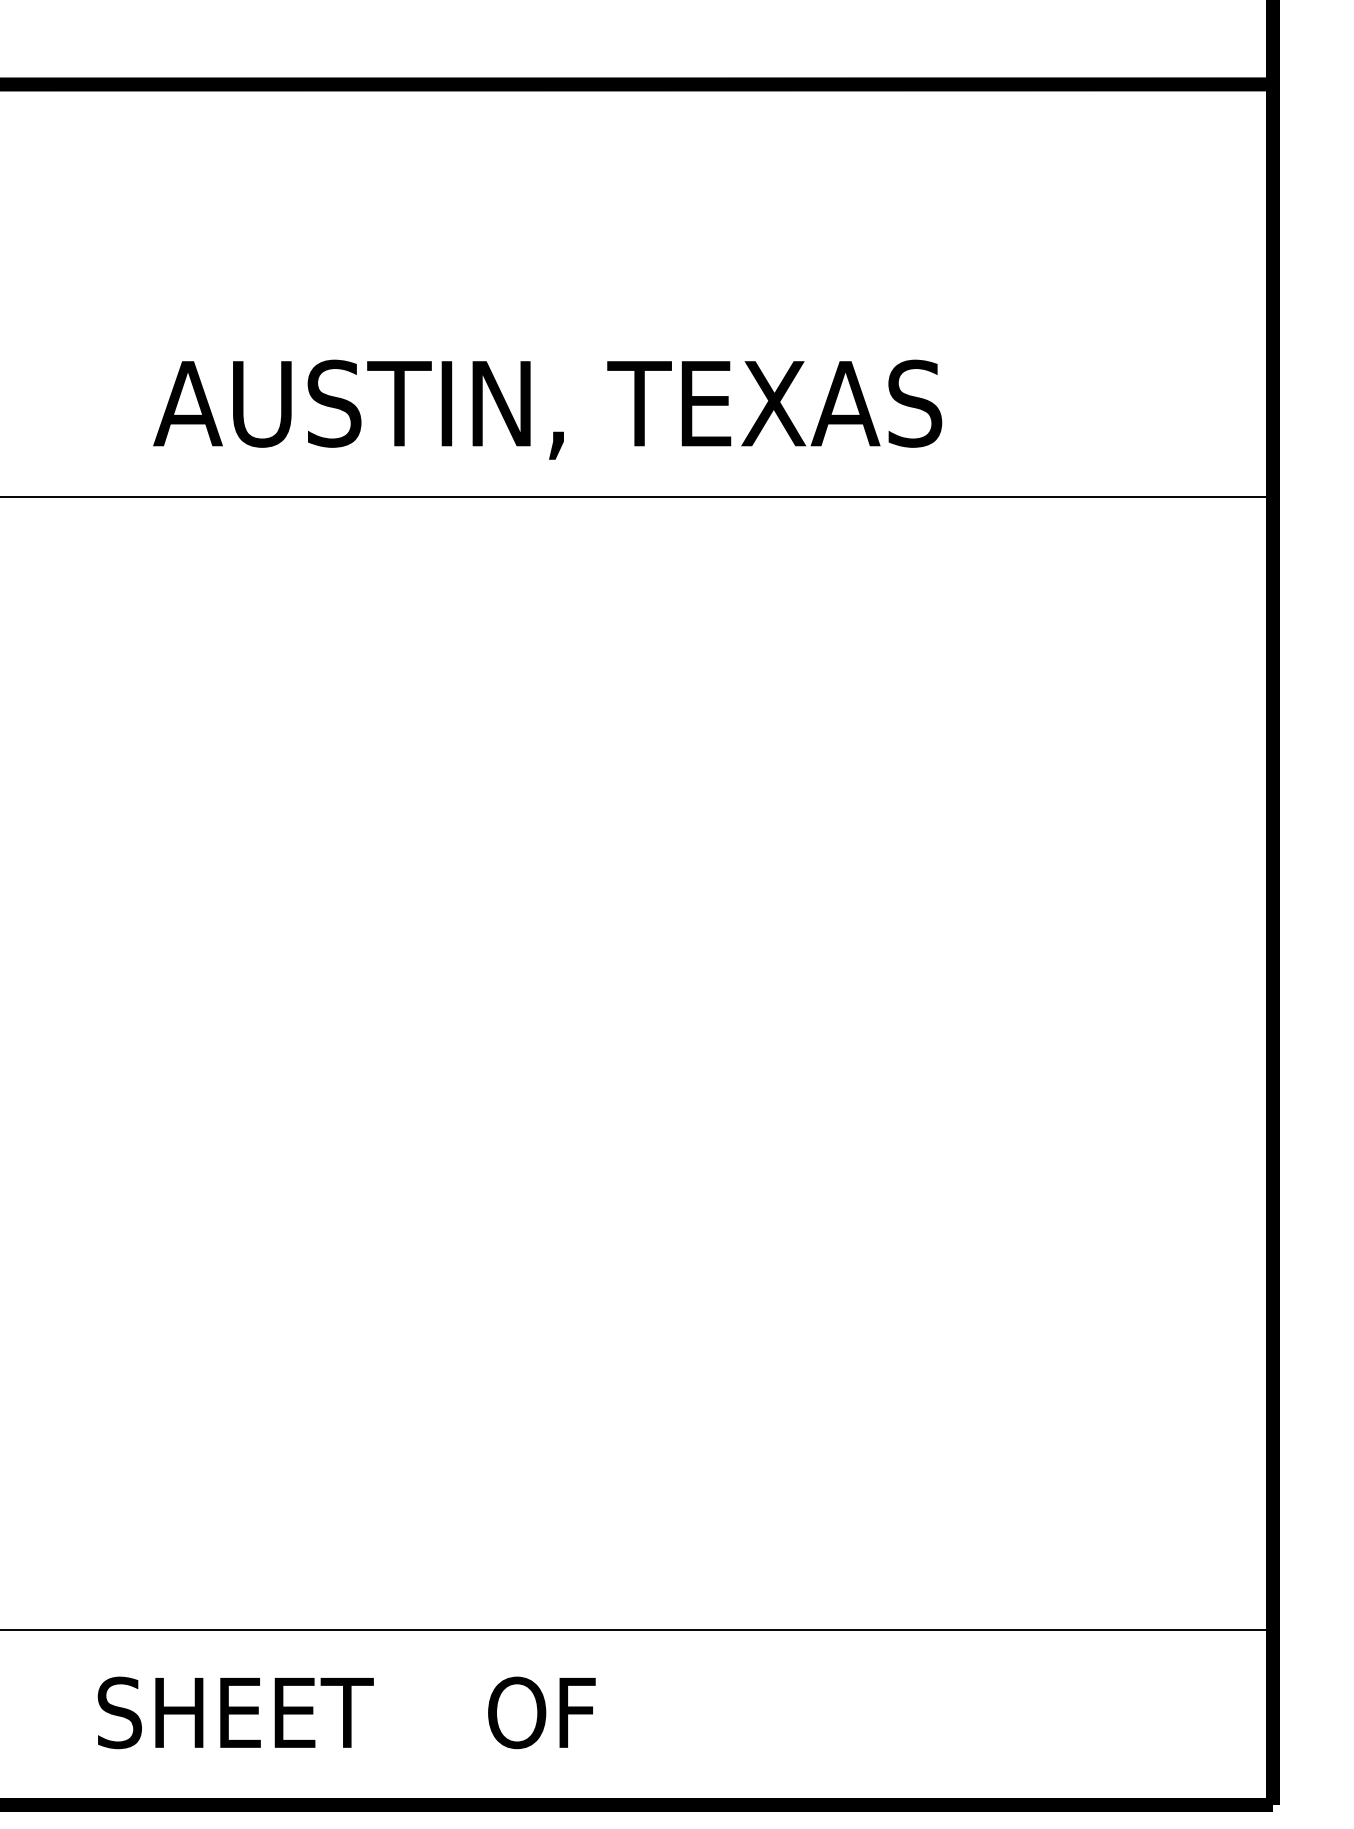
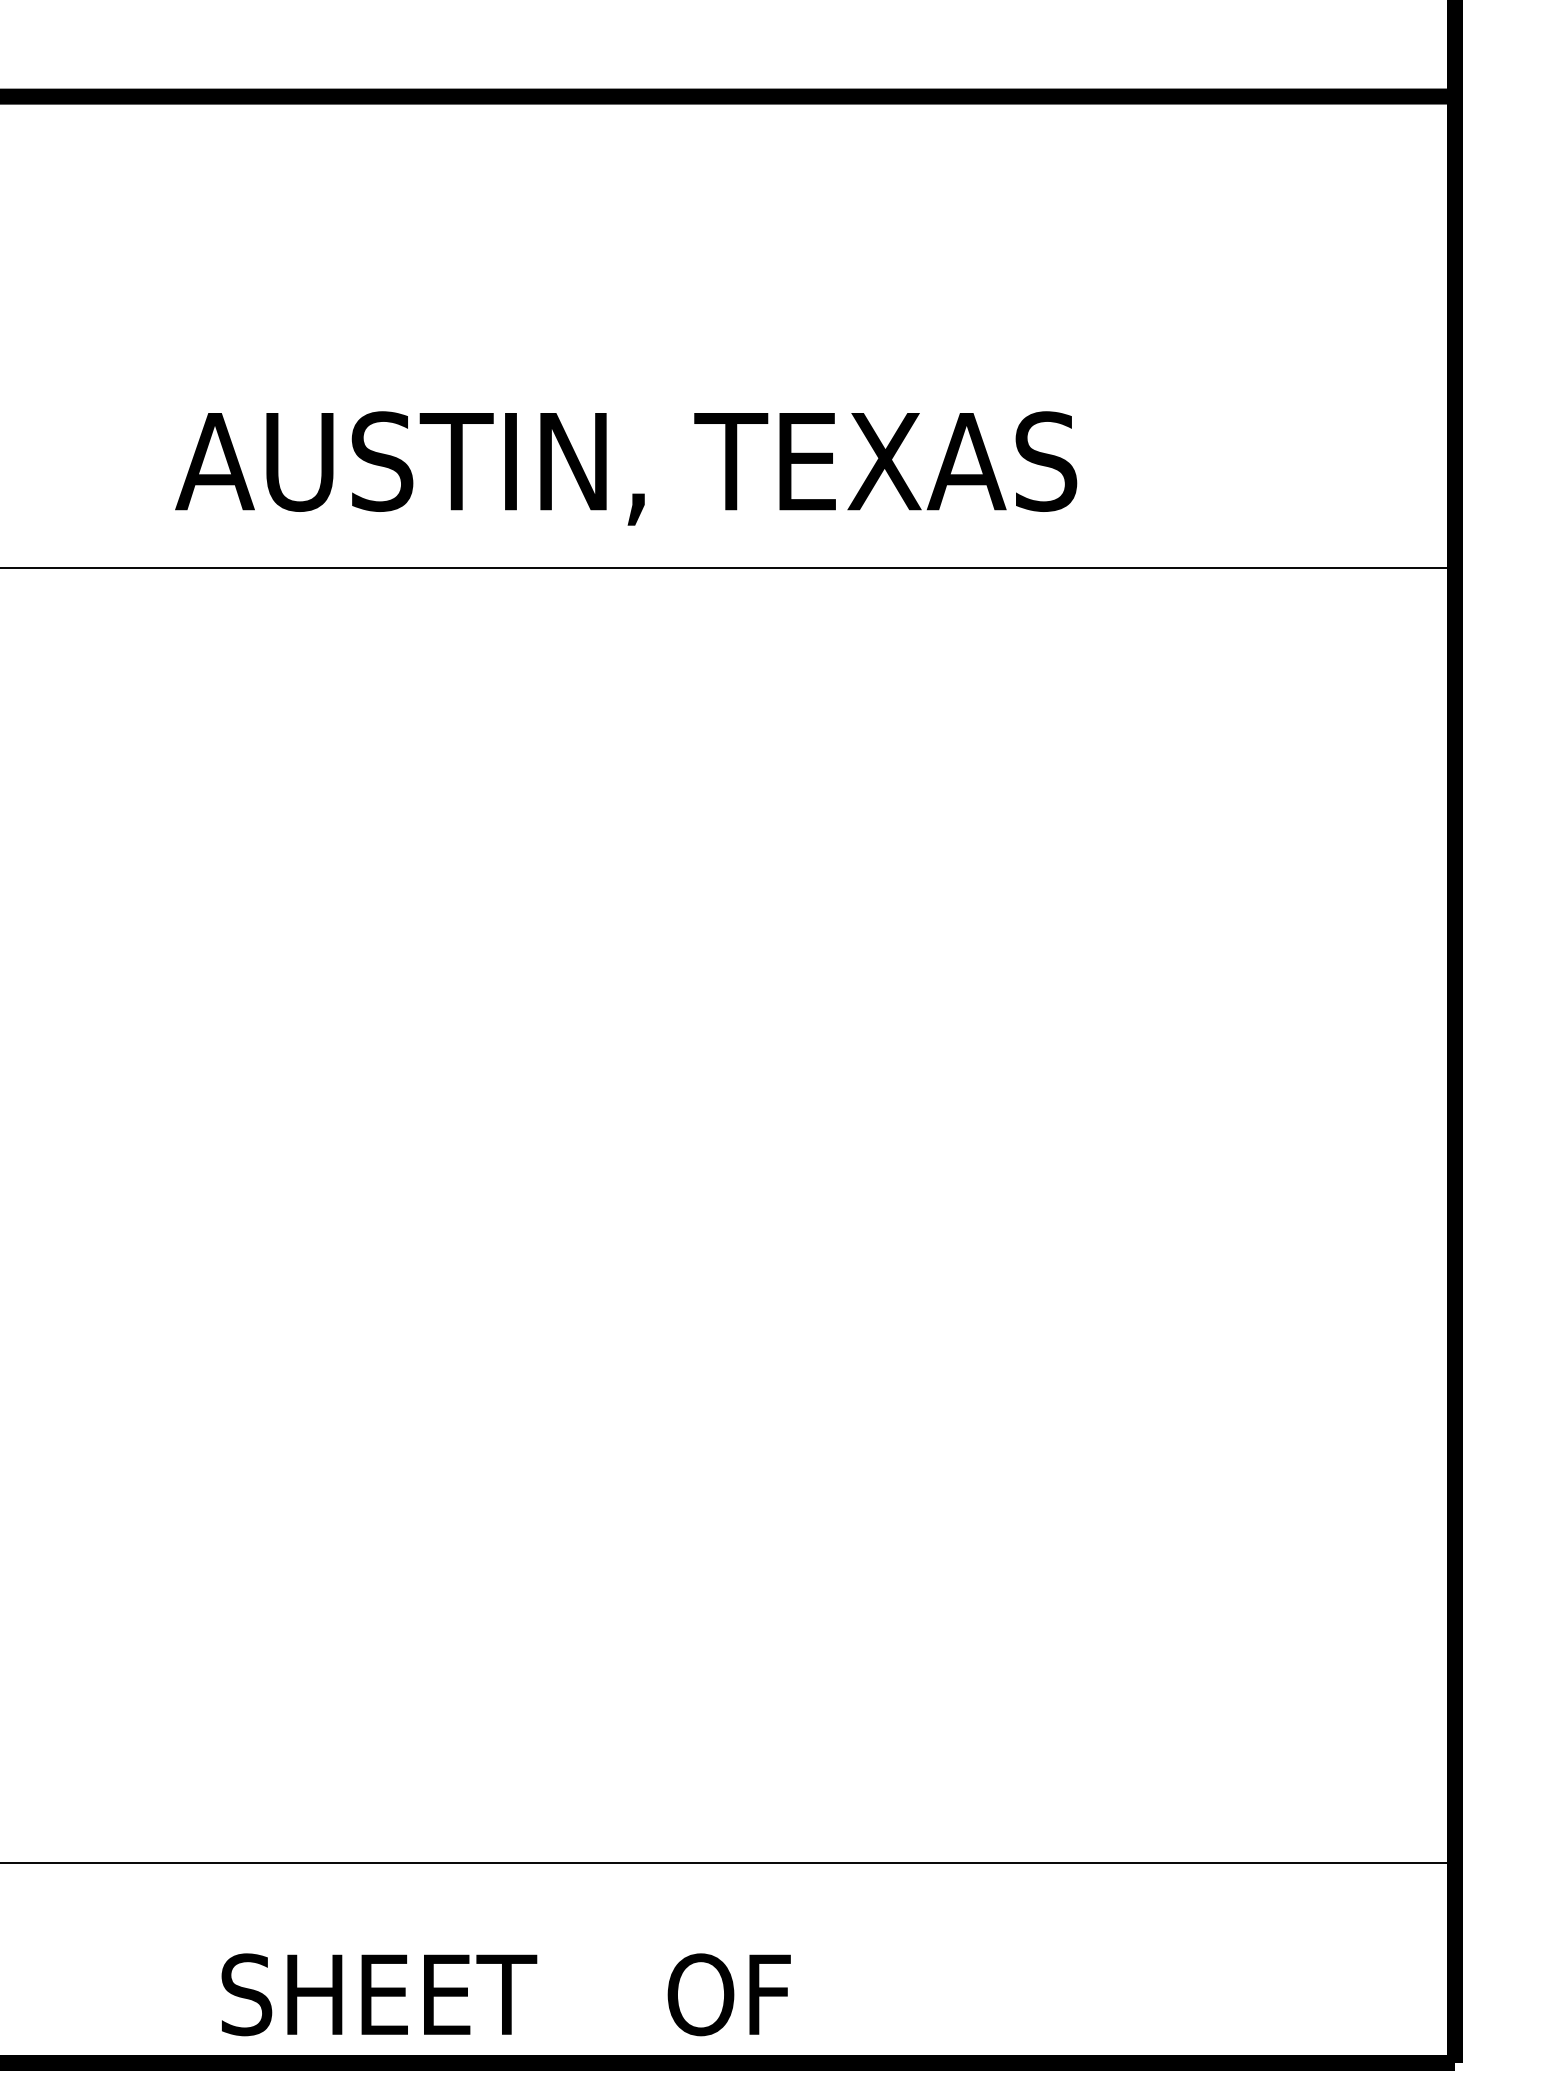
text: (346, 1712) -> (505, 1994), moved

